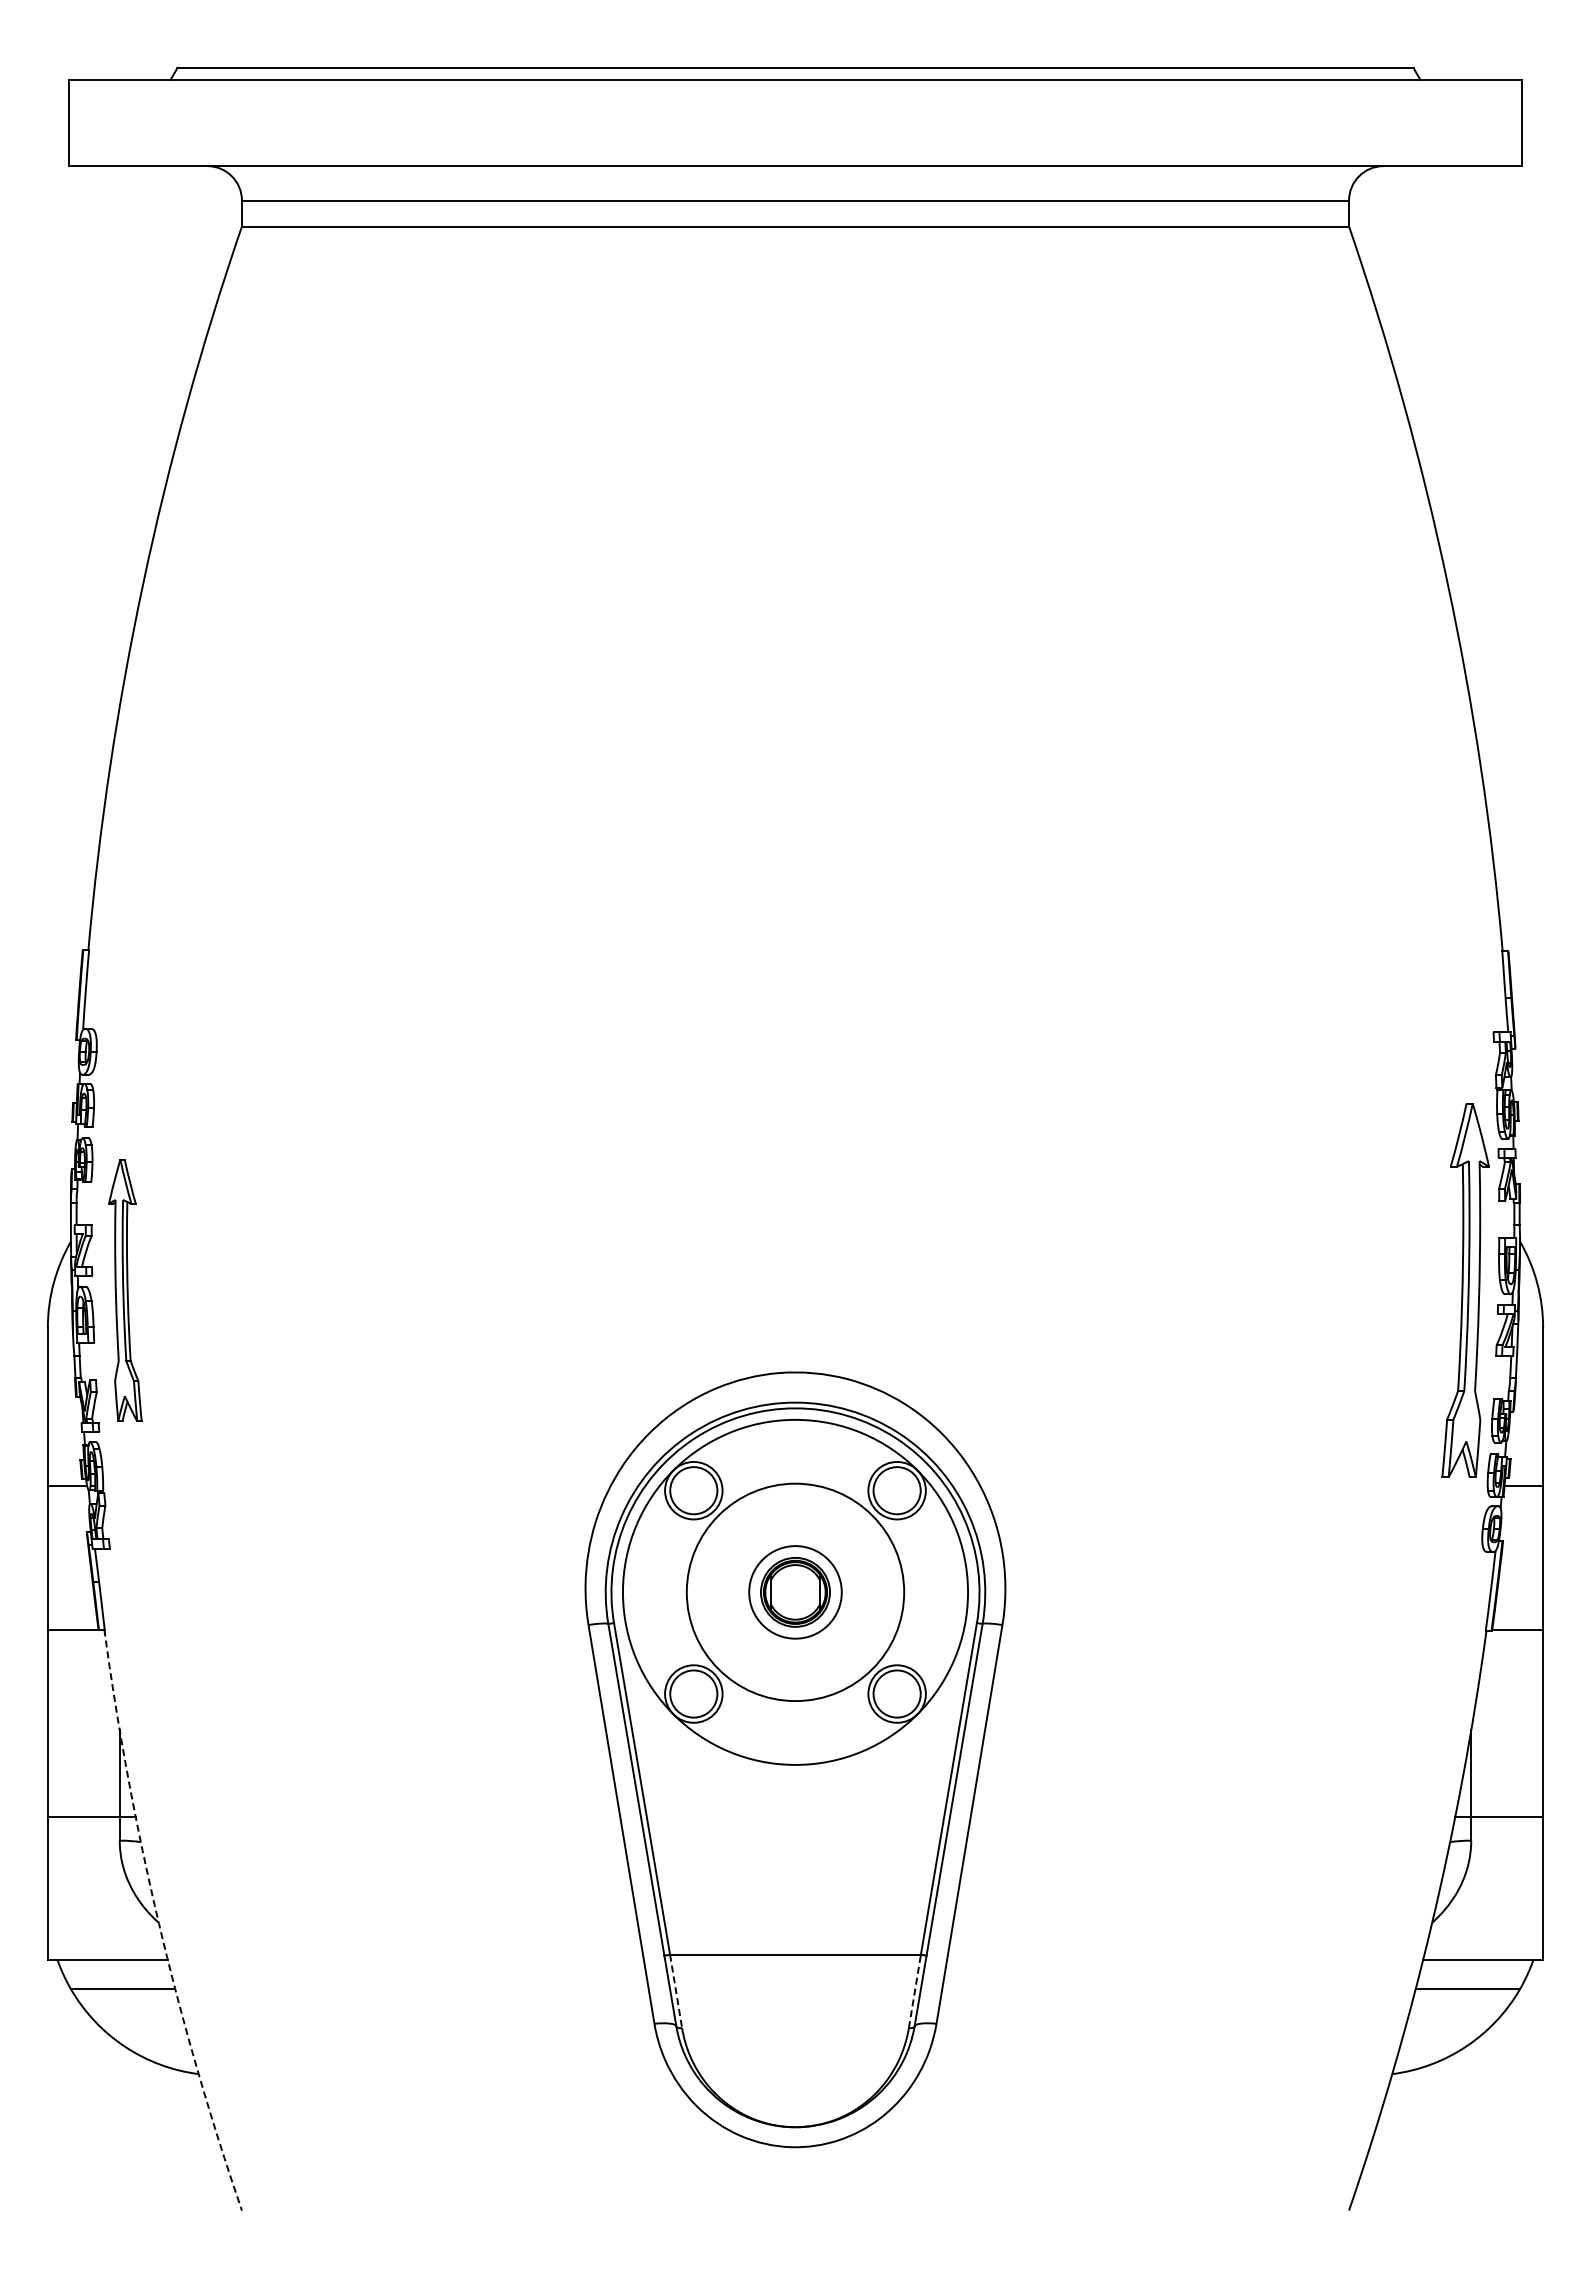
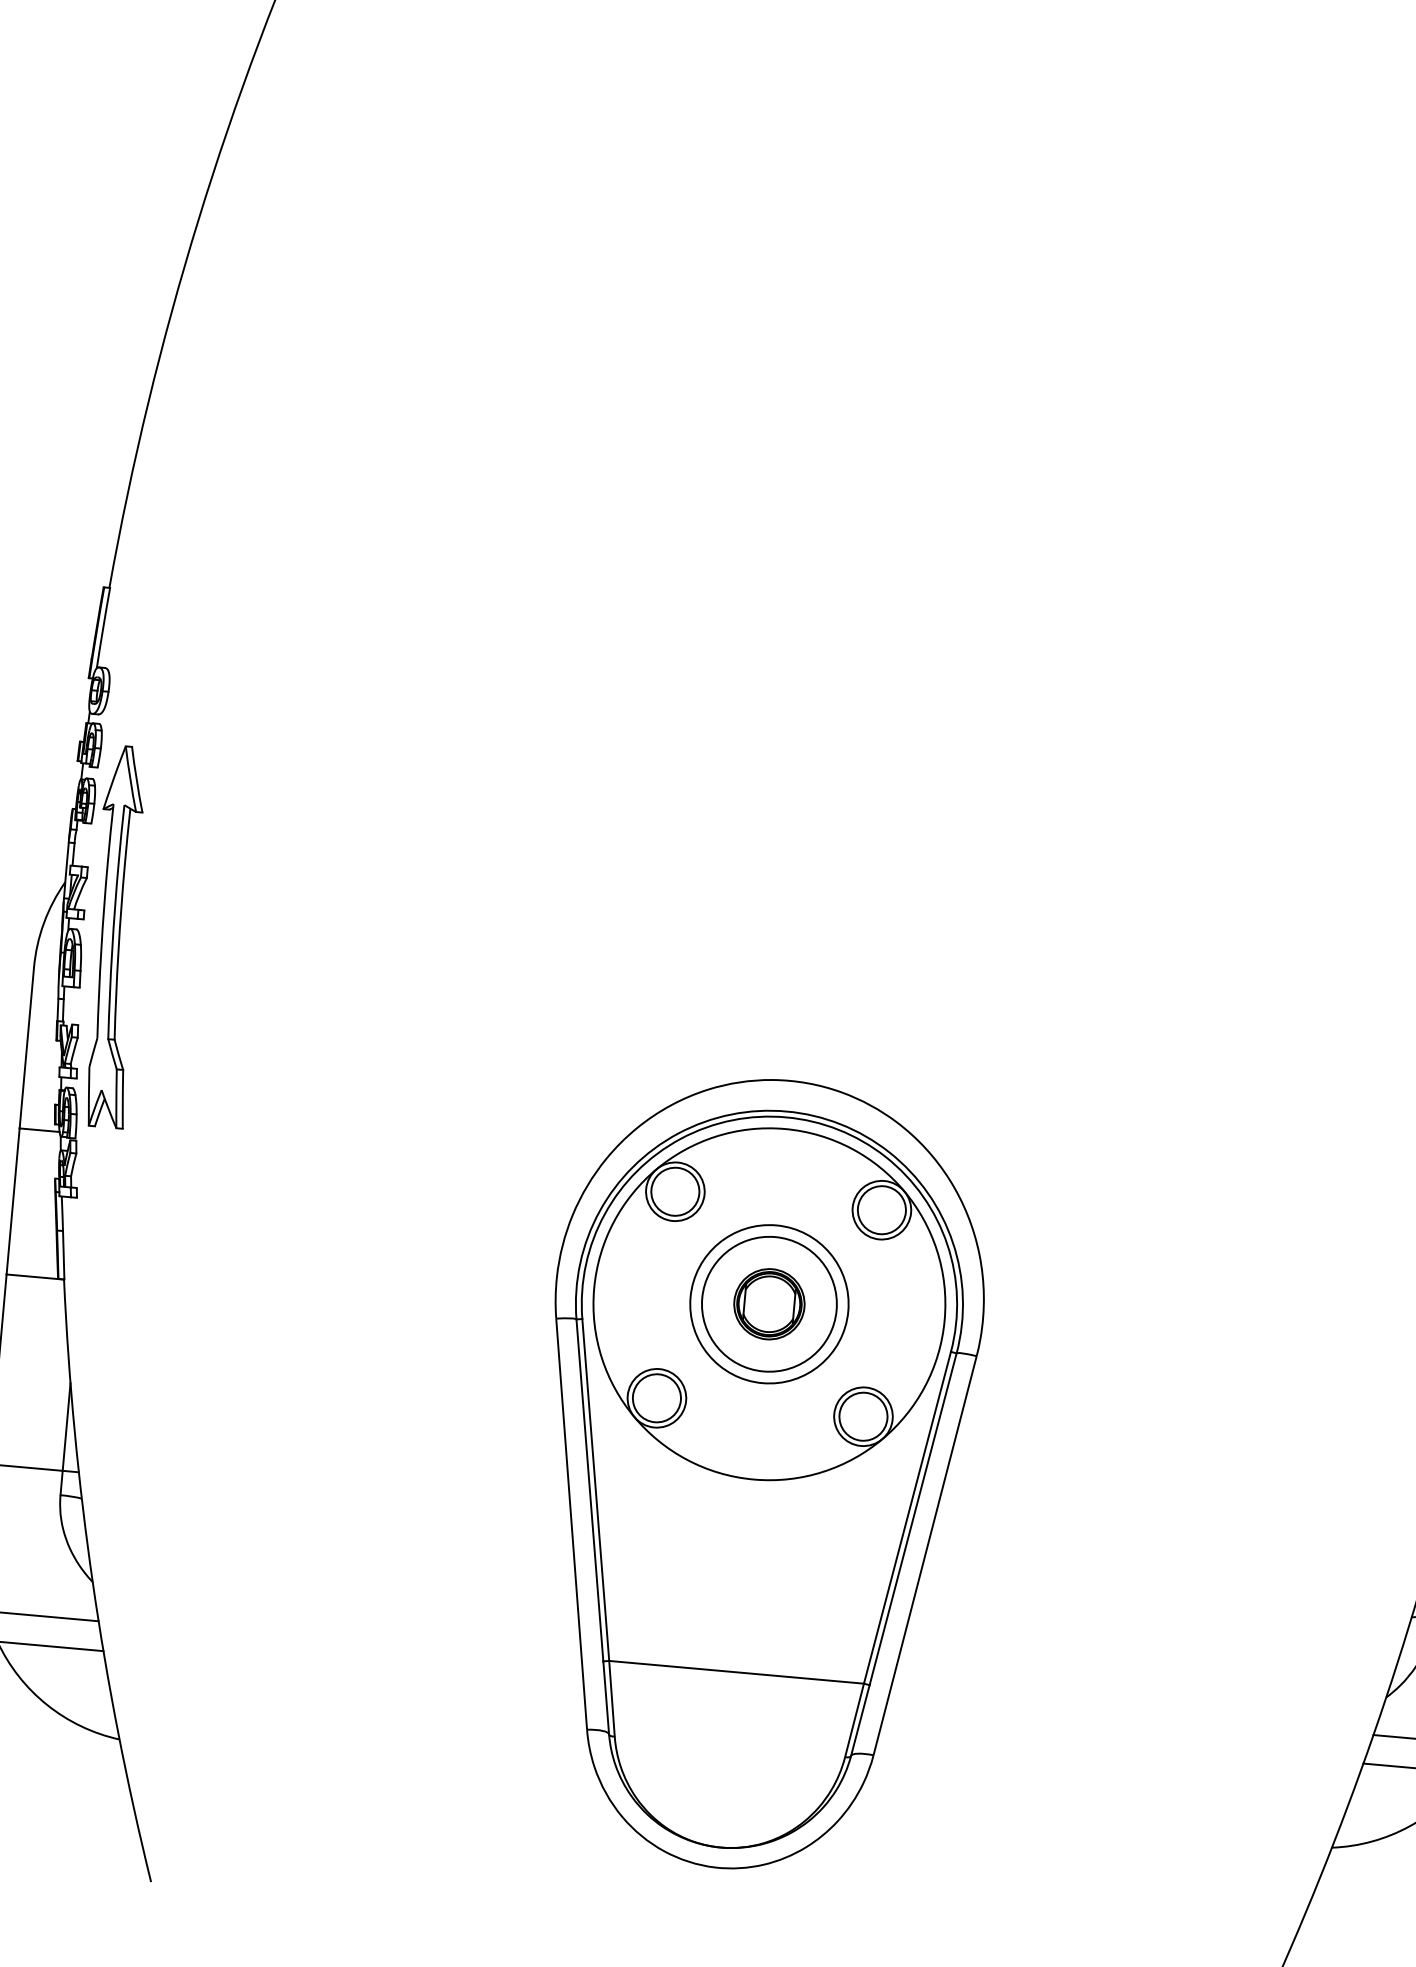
part: (125, 1290) -> (116, 936), size x1.43
circle: (795, 1592) -> (769, 1304), size x0.71
circle: (795, 1592) -> (769, 1304), size x1.43
arc: (158, 1923) -> (92, 1582), dashed -> solid
line: (914, 1990) -> (854, 1719), dashed -> solid
line: (676, 1991) -> (612, 1698), dashed -> solid

